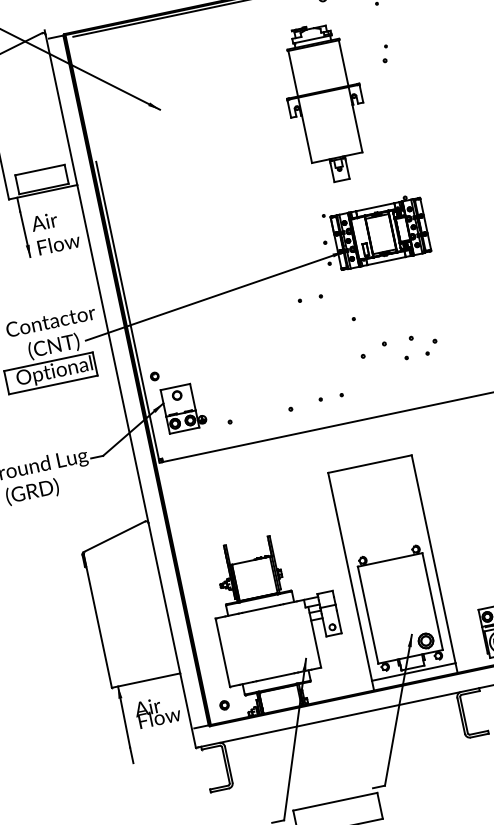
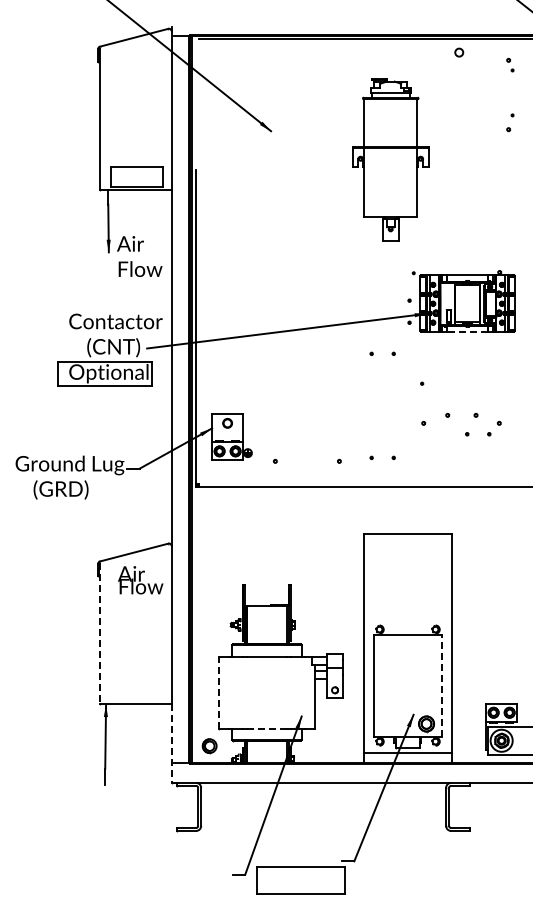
part: (325, 102) -> (390, 159), moved
text: (55, 232) -> (139, 256), moved
line: (386, 261) -> (467, 332), solid -> dashed
part: (154, 376) -> (208, 399), removed
line: (432, 601) -> (441, 685), solid -> dashed
line: (97, 620) -> (99, 633), solid -> dashed
line: (222, 652) -> (218, 692), solid -> dashed
line: (275, 677) -> (266, 728), solid -> dashed
part: (224, 704) -> (209, 745), size x1.6
text: (157, 711) -> (140, 580), moved
line: (188, 711) -> (171, 744), solid -> dashed

